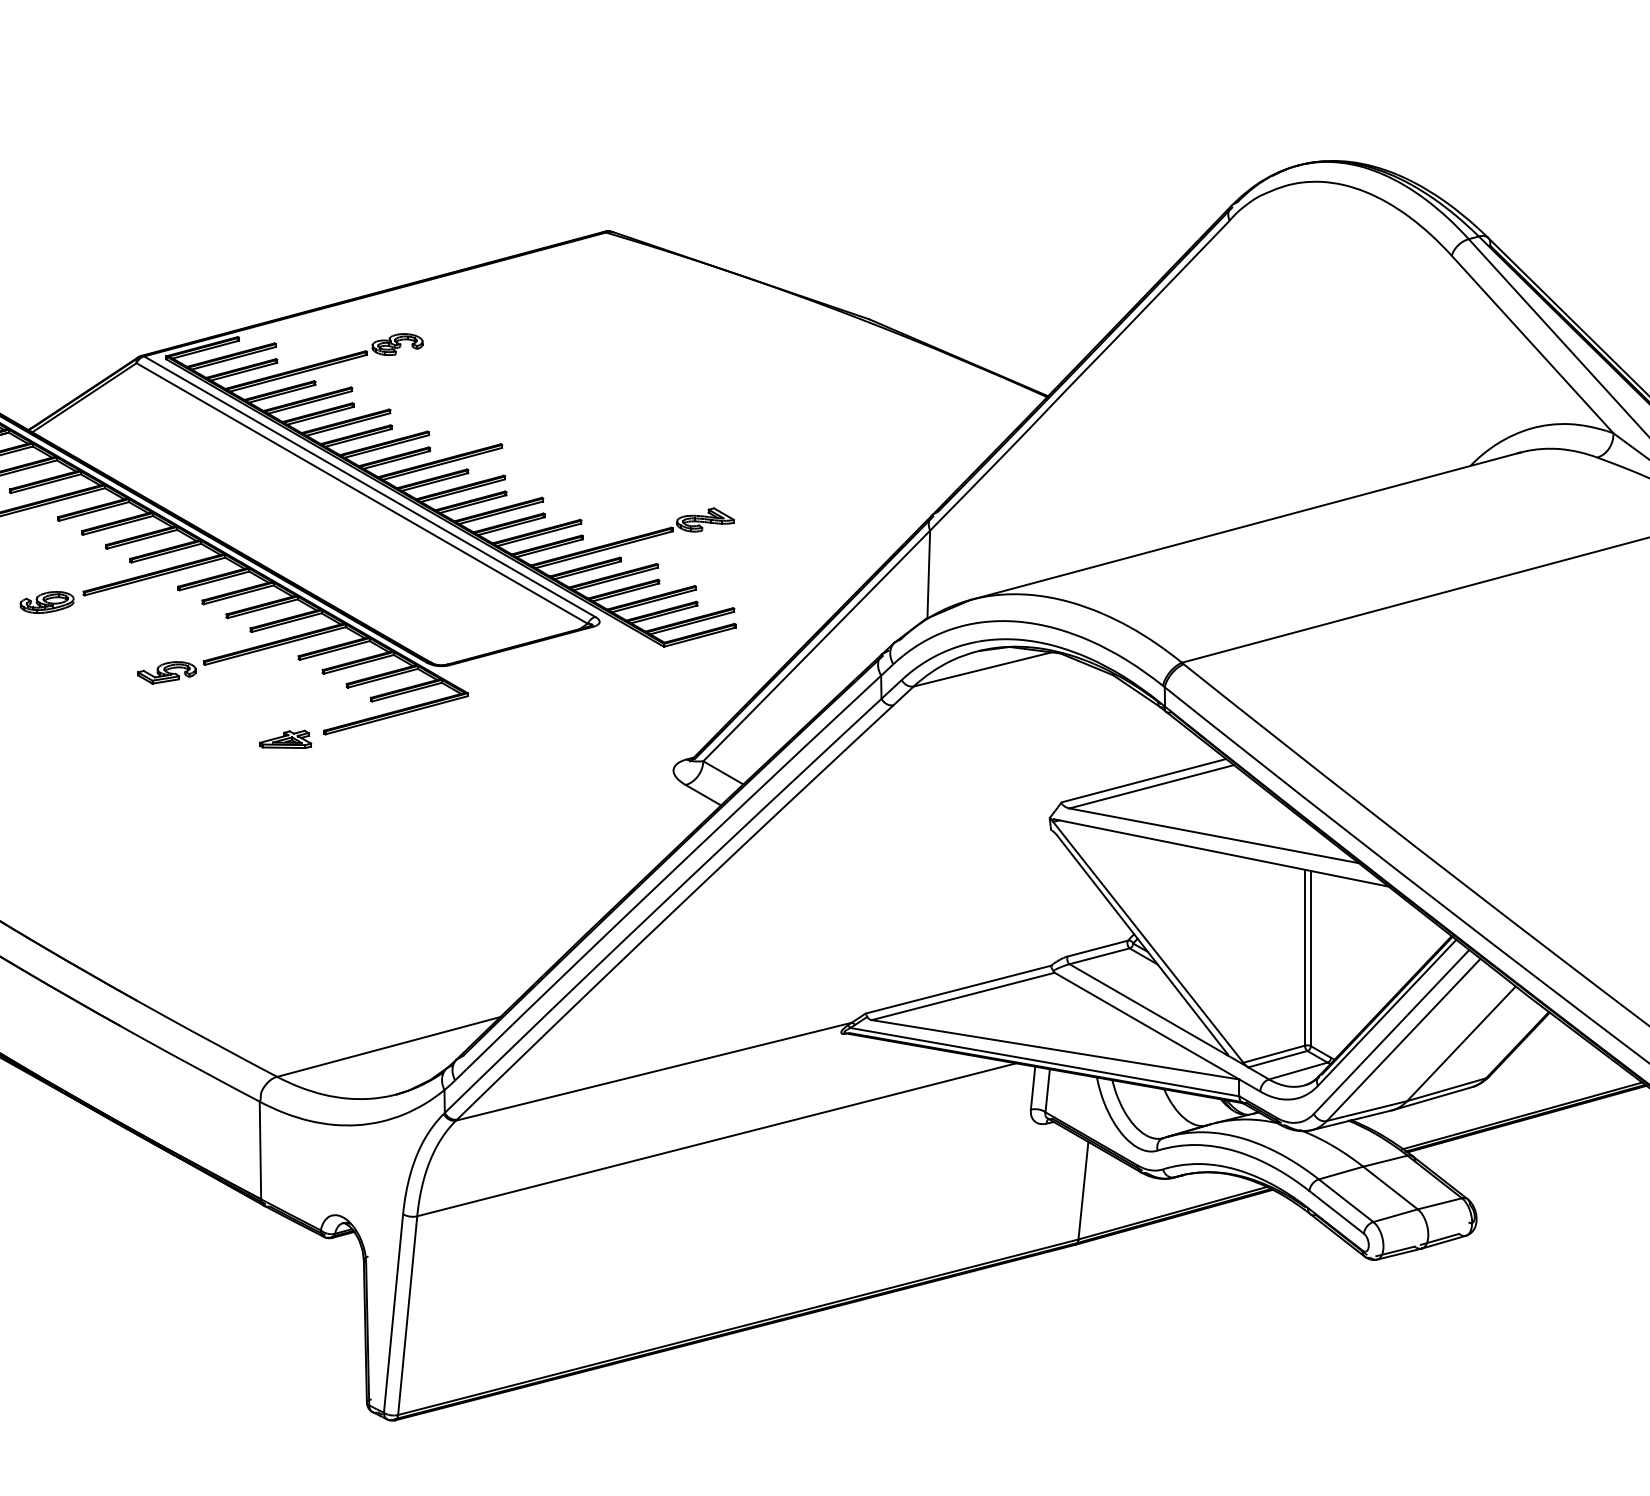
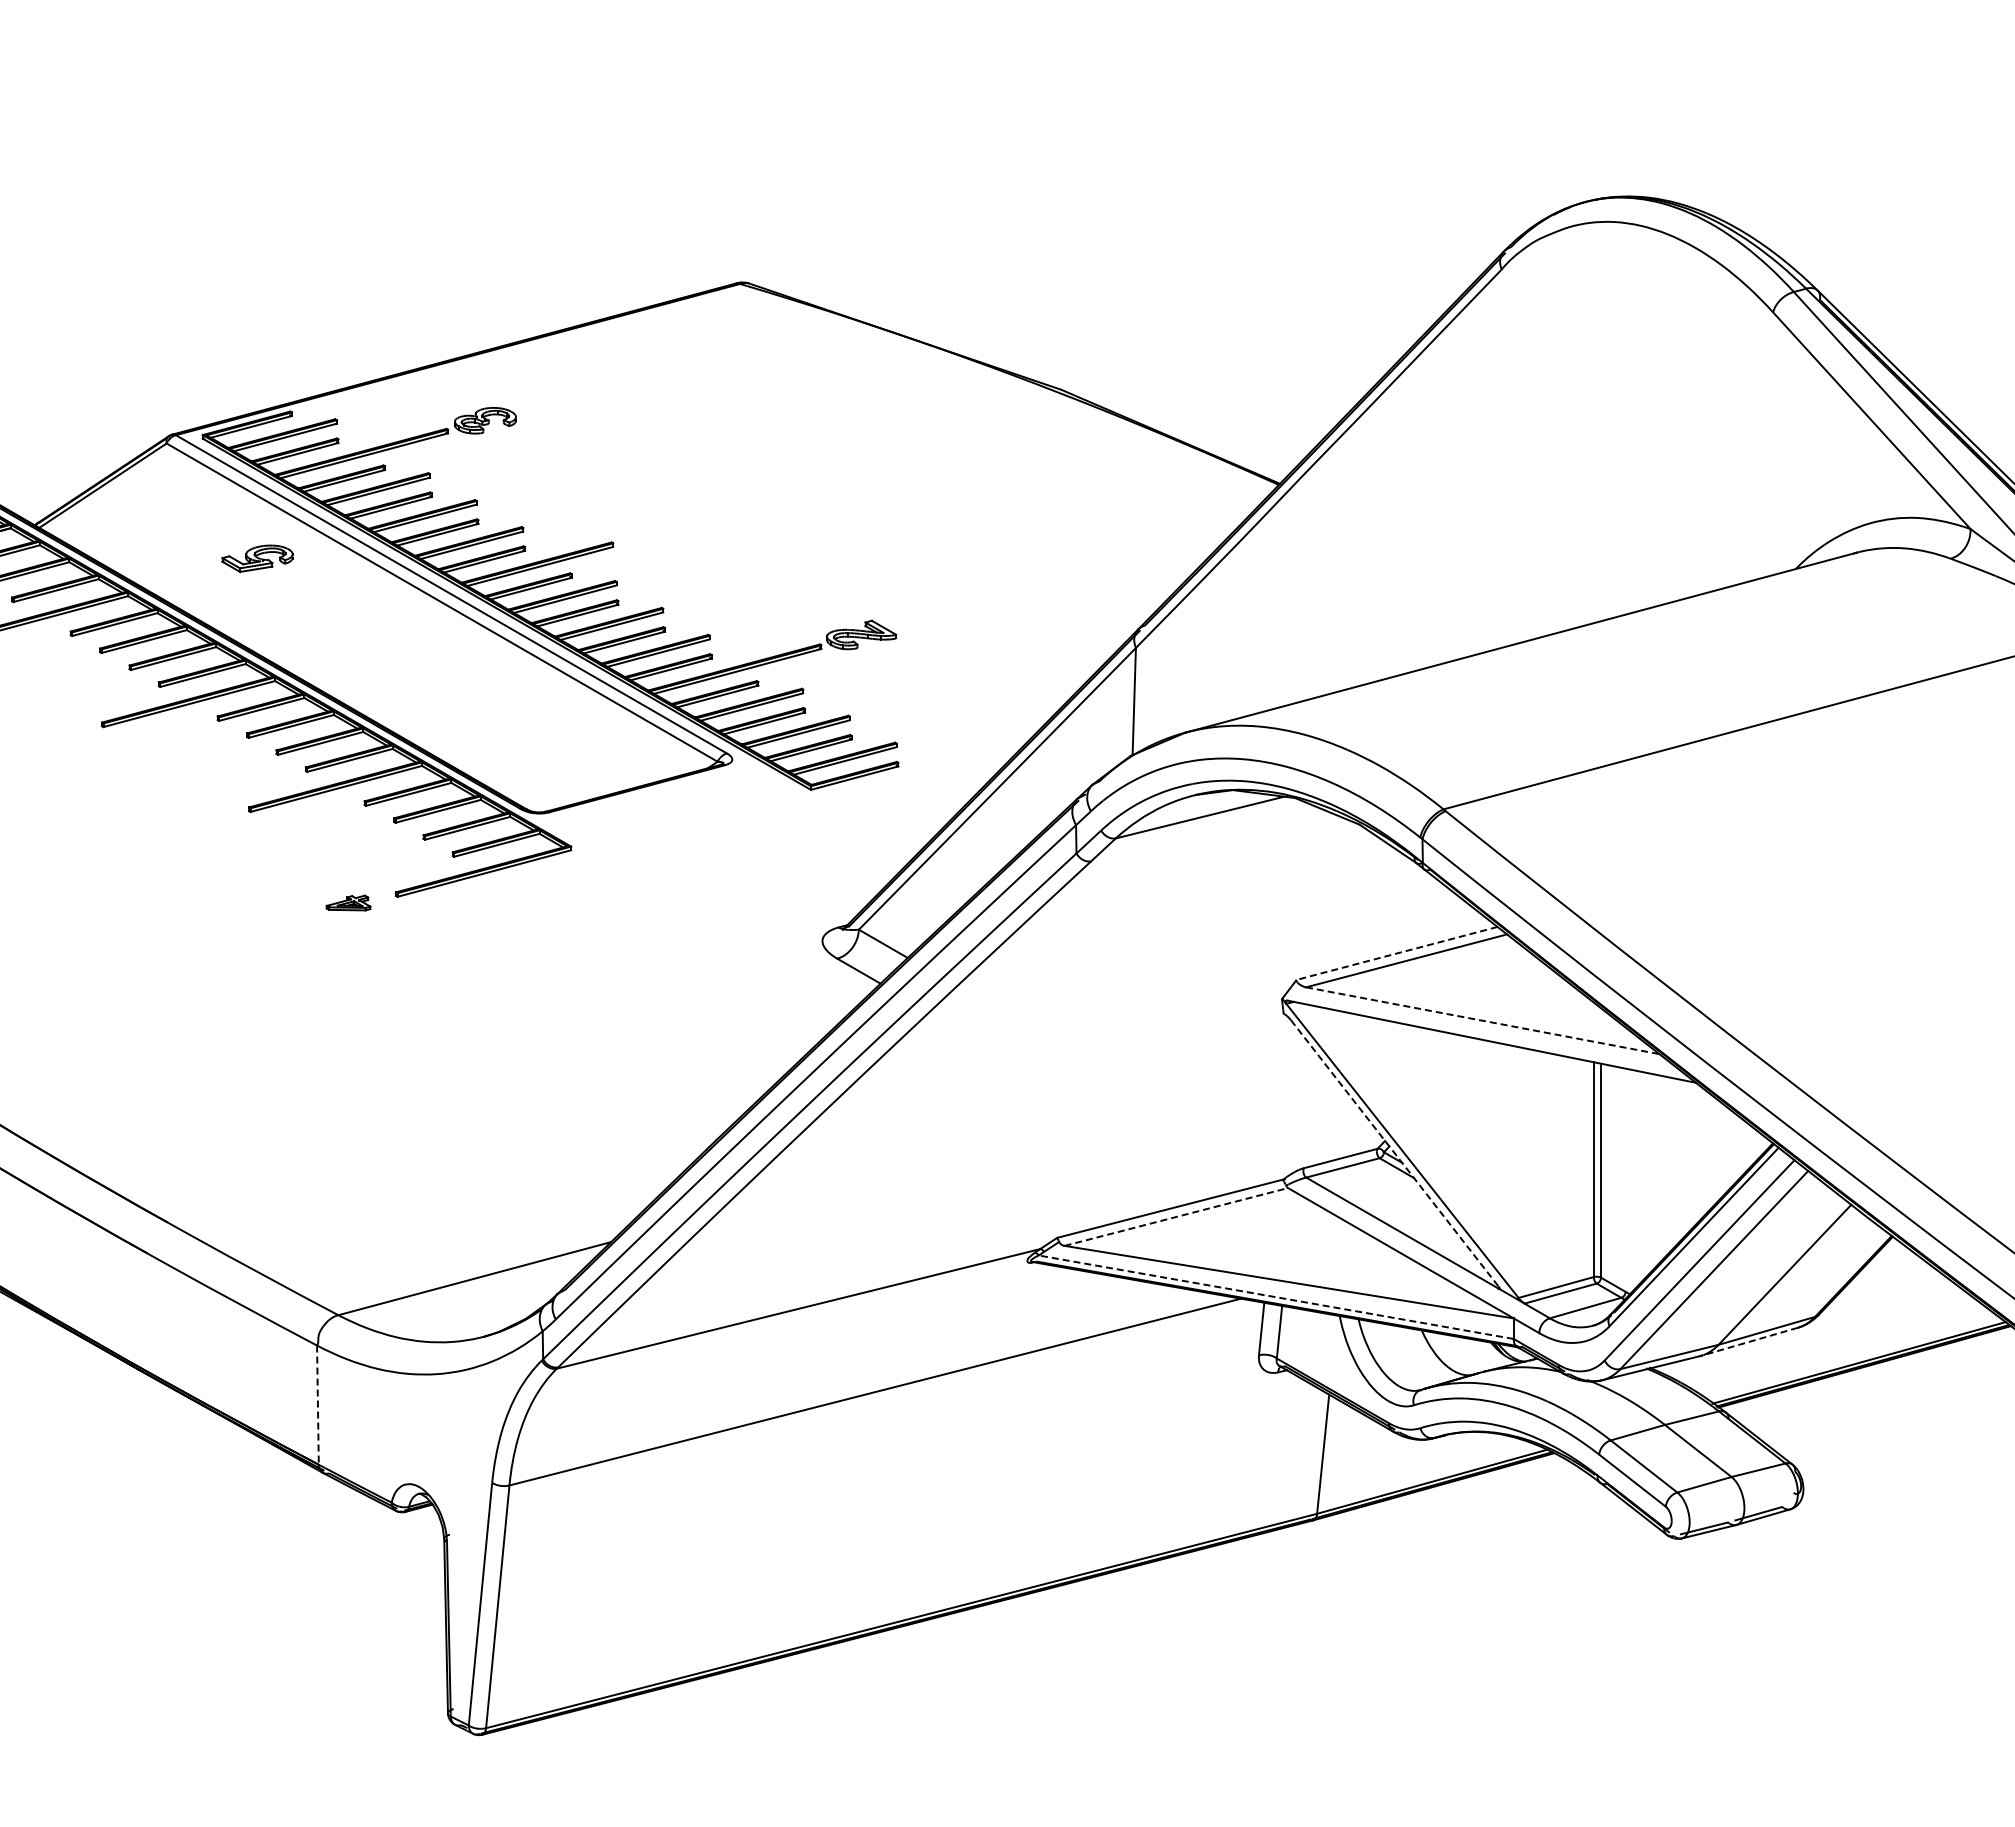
part: (47, 602) -> (57, 735), removed
part: (166, 672) -> (257, 558), moved
part: (285, 738) -> (348, 902), size x0.7
line: (1144, 780) -> (1397, 953), solid -> dashed
line: (1213, 835) -> (1482, 1020), solid -> dashed
line: (1141, 944) -> (1394, 1153), solid -> dashed
line: (963, 996) -> (1176, 1216), solid -> dashed
line: (1044, 1062) -> (1275, 1297), solid -> dashed
line: (1432, 1098) -> (1749, 1341), solid -> dashed
line: (260, 1150) -> (317, 1405), solid -> dashed

